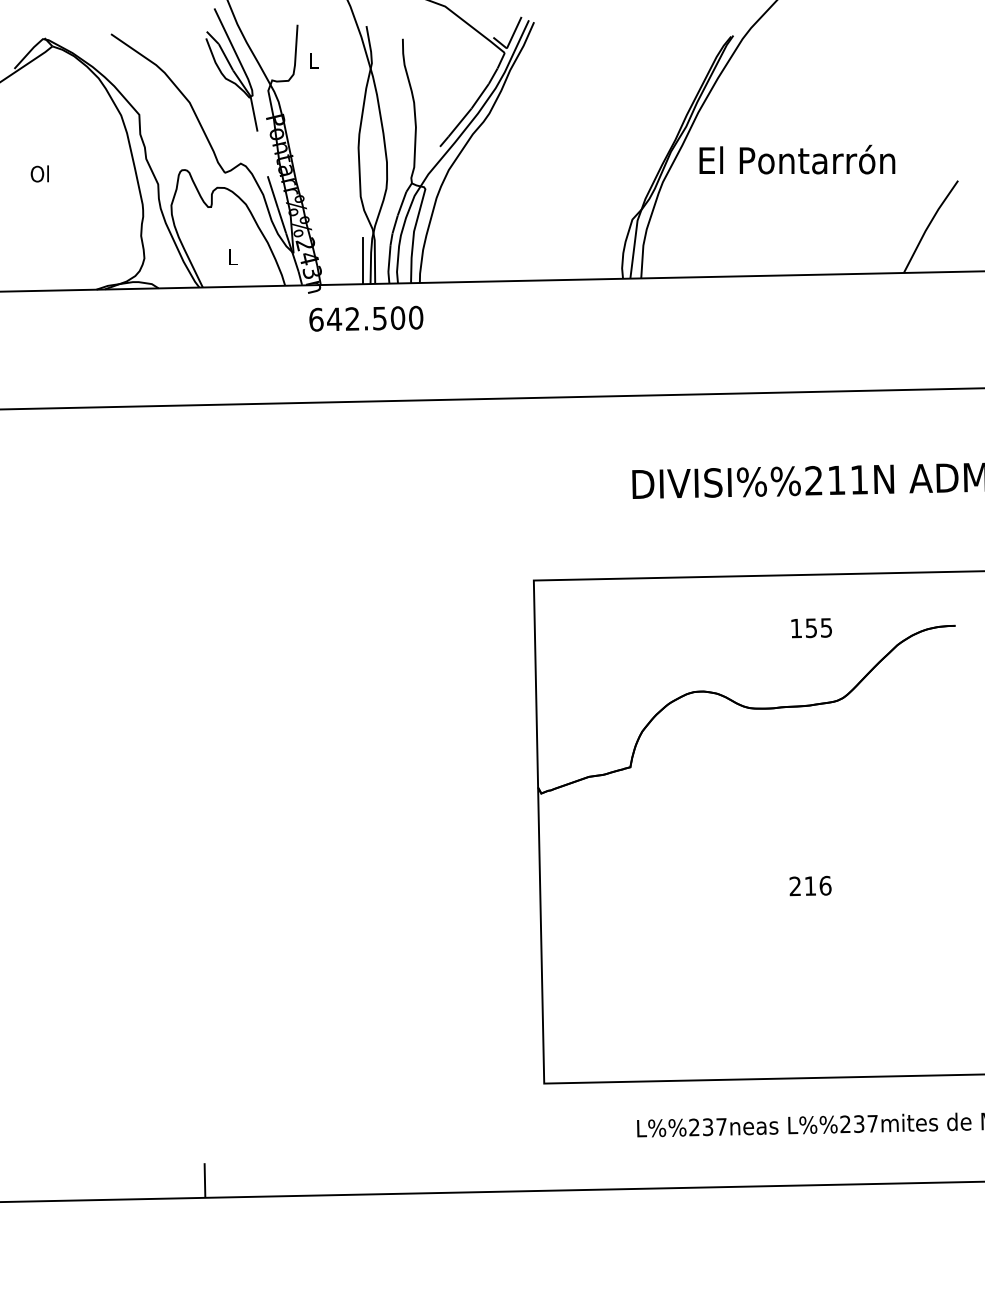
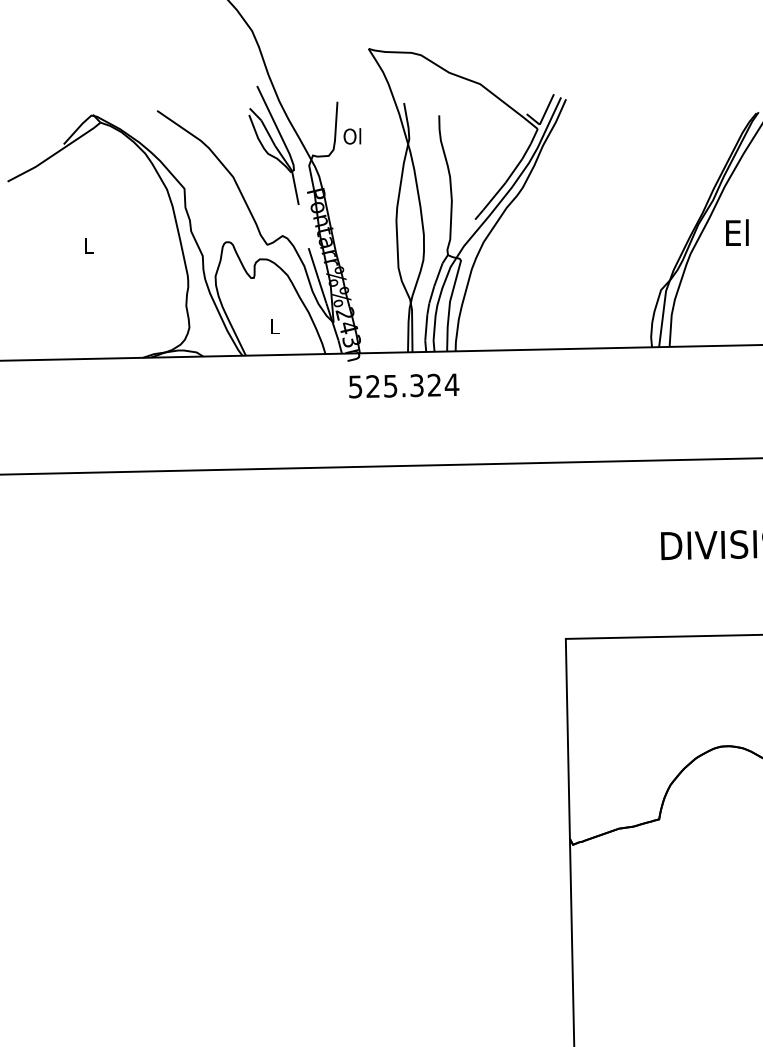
text: (312, 60) -> (351, 136), L -> Ol
text: (39, 173) -> (88, 245), Ol -> L
line: (363, 260) -> (401, 329), removed
text: (366, 318) -> (404, 385), 642.500 -> 525.324

